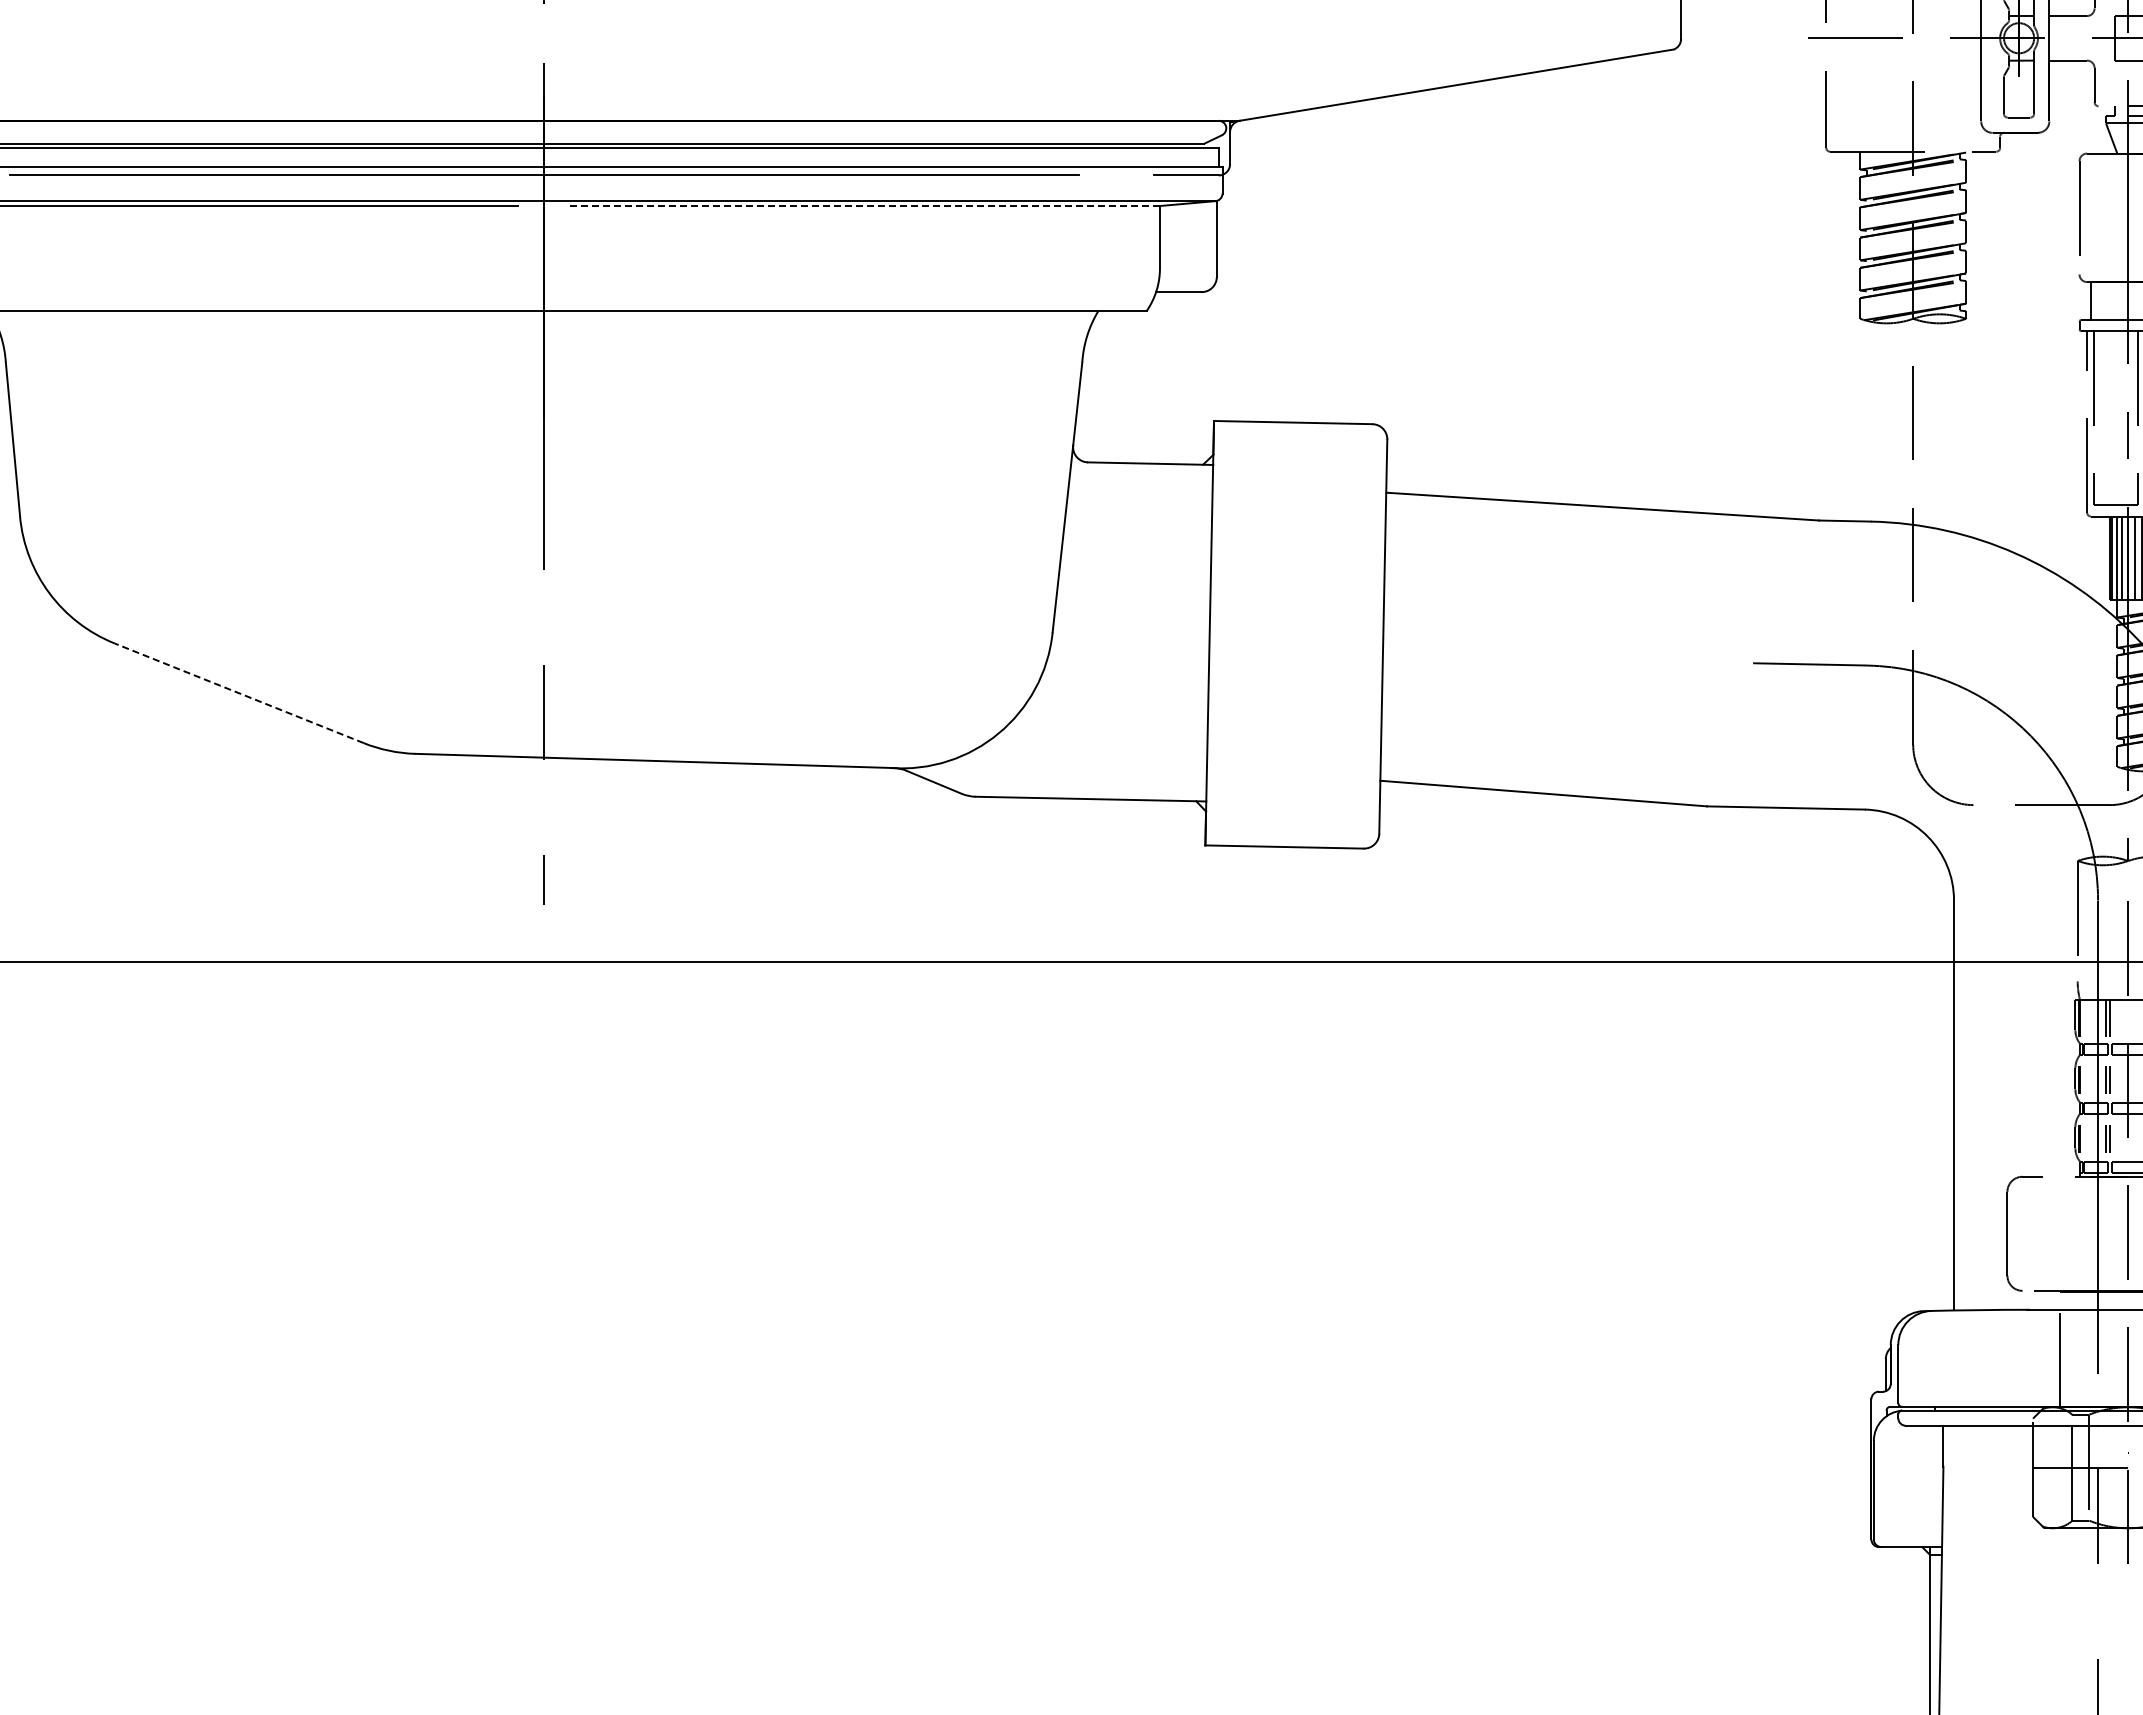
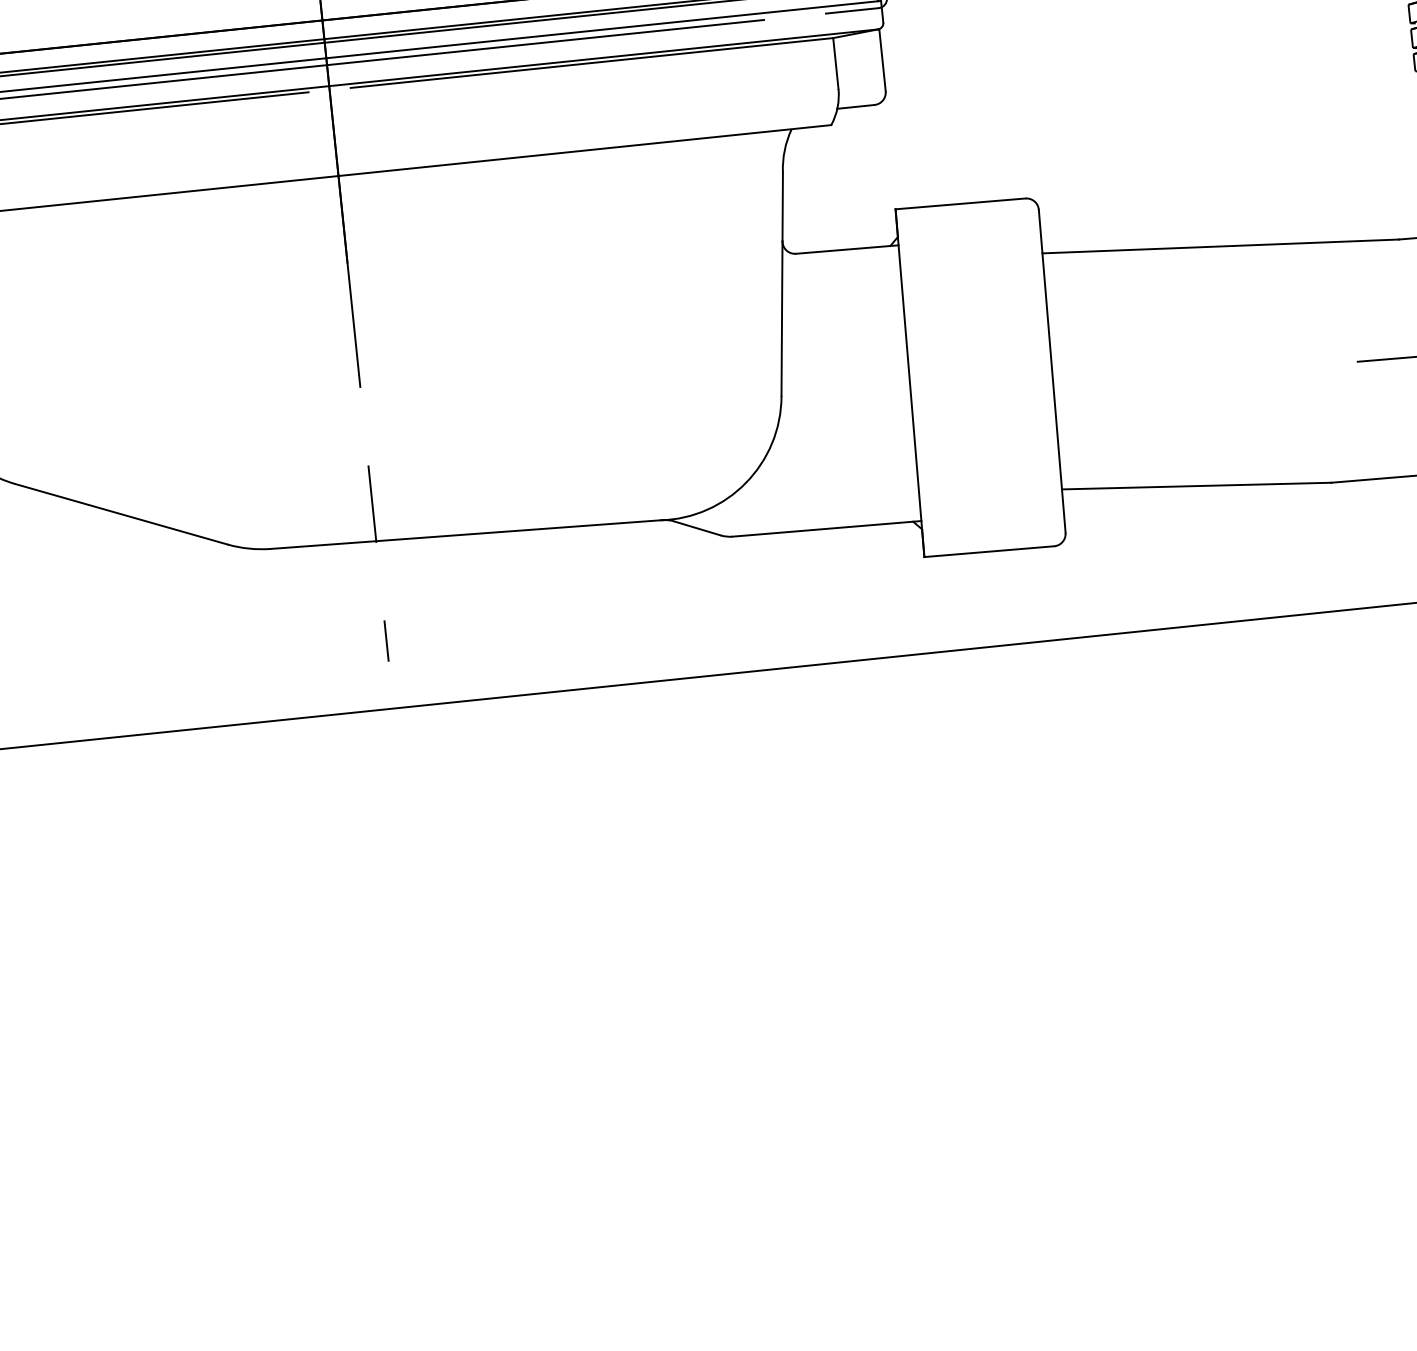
line: (865, 206) -> (592, 63), dashed -> solid
line: (238, 693) -> (120, 514), dashed -> solid

